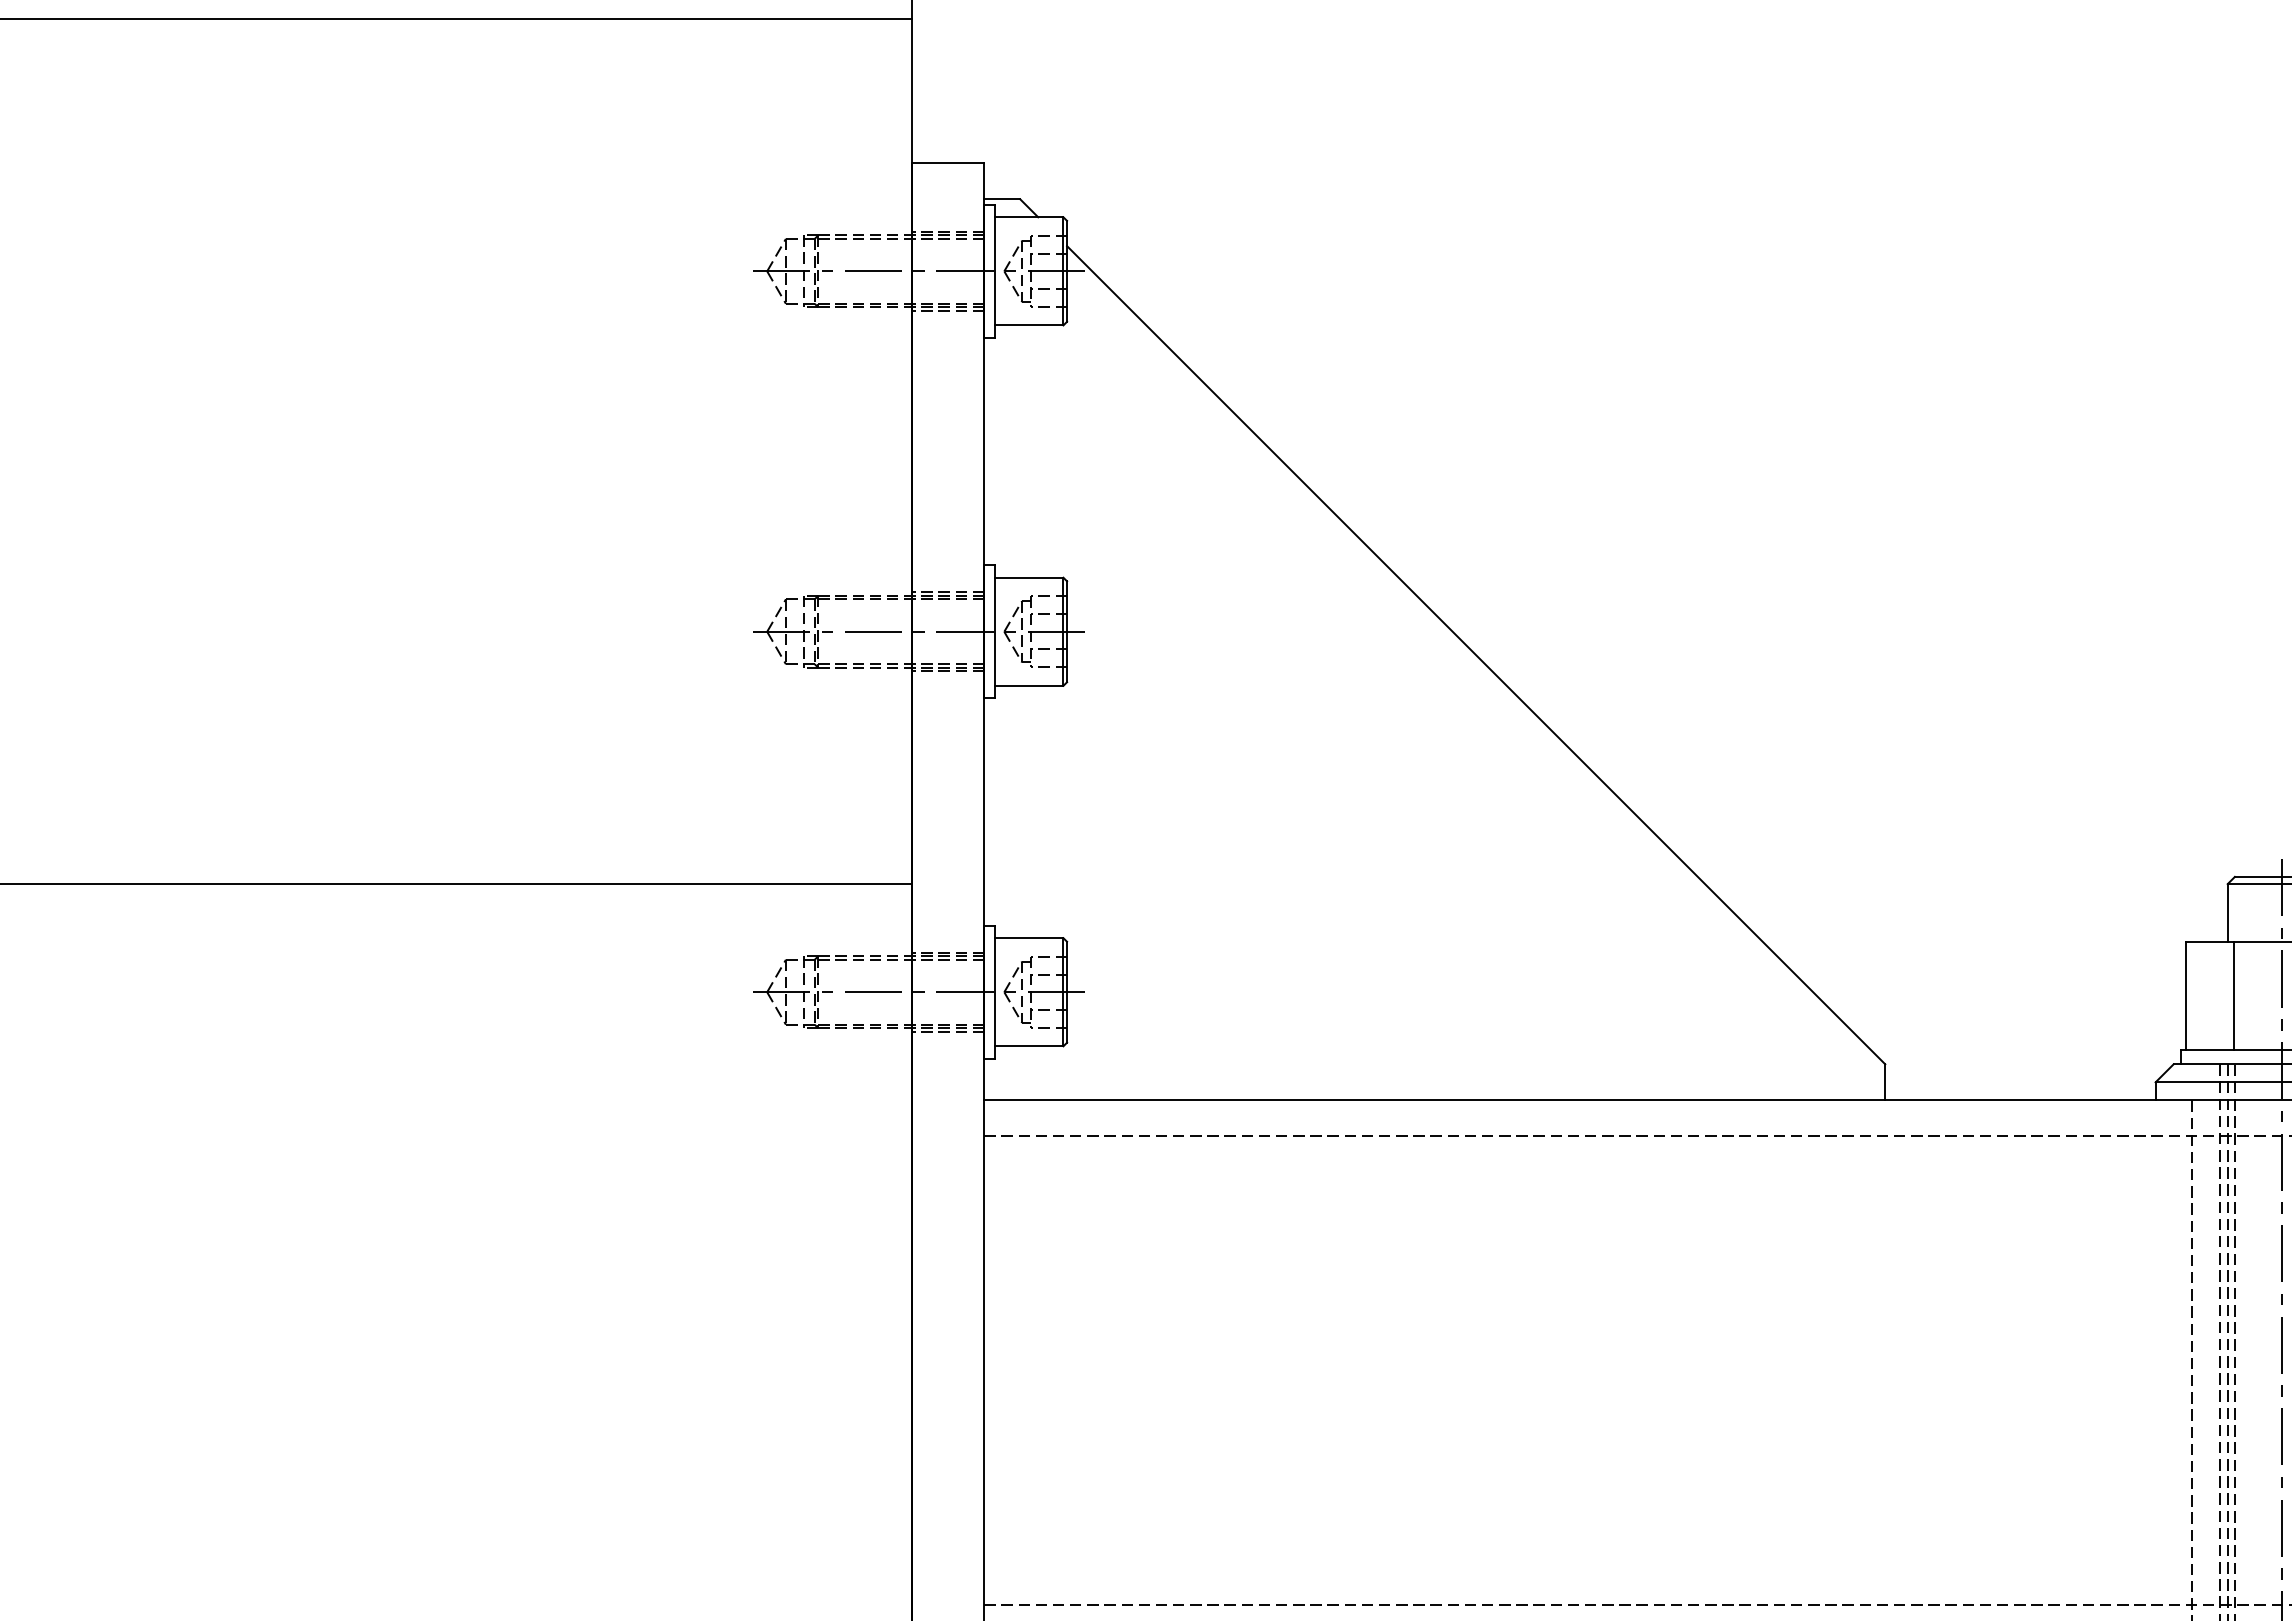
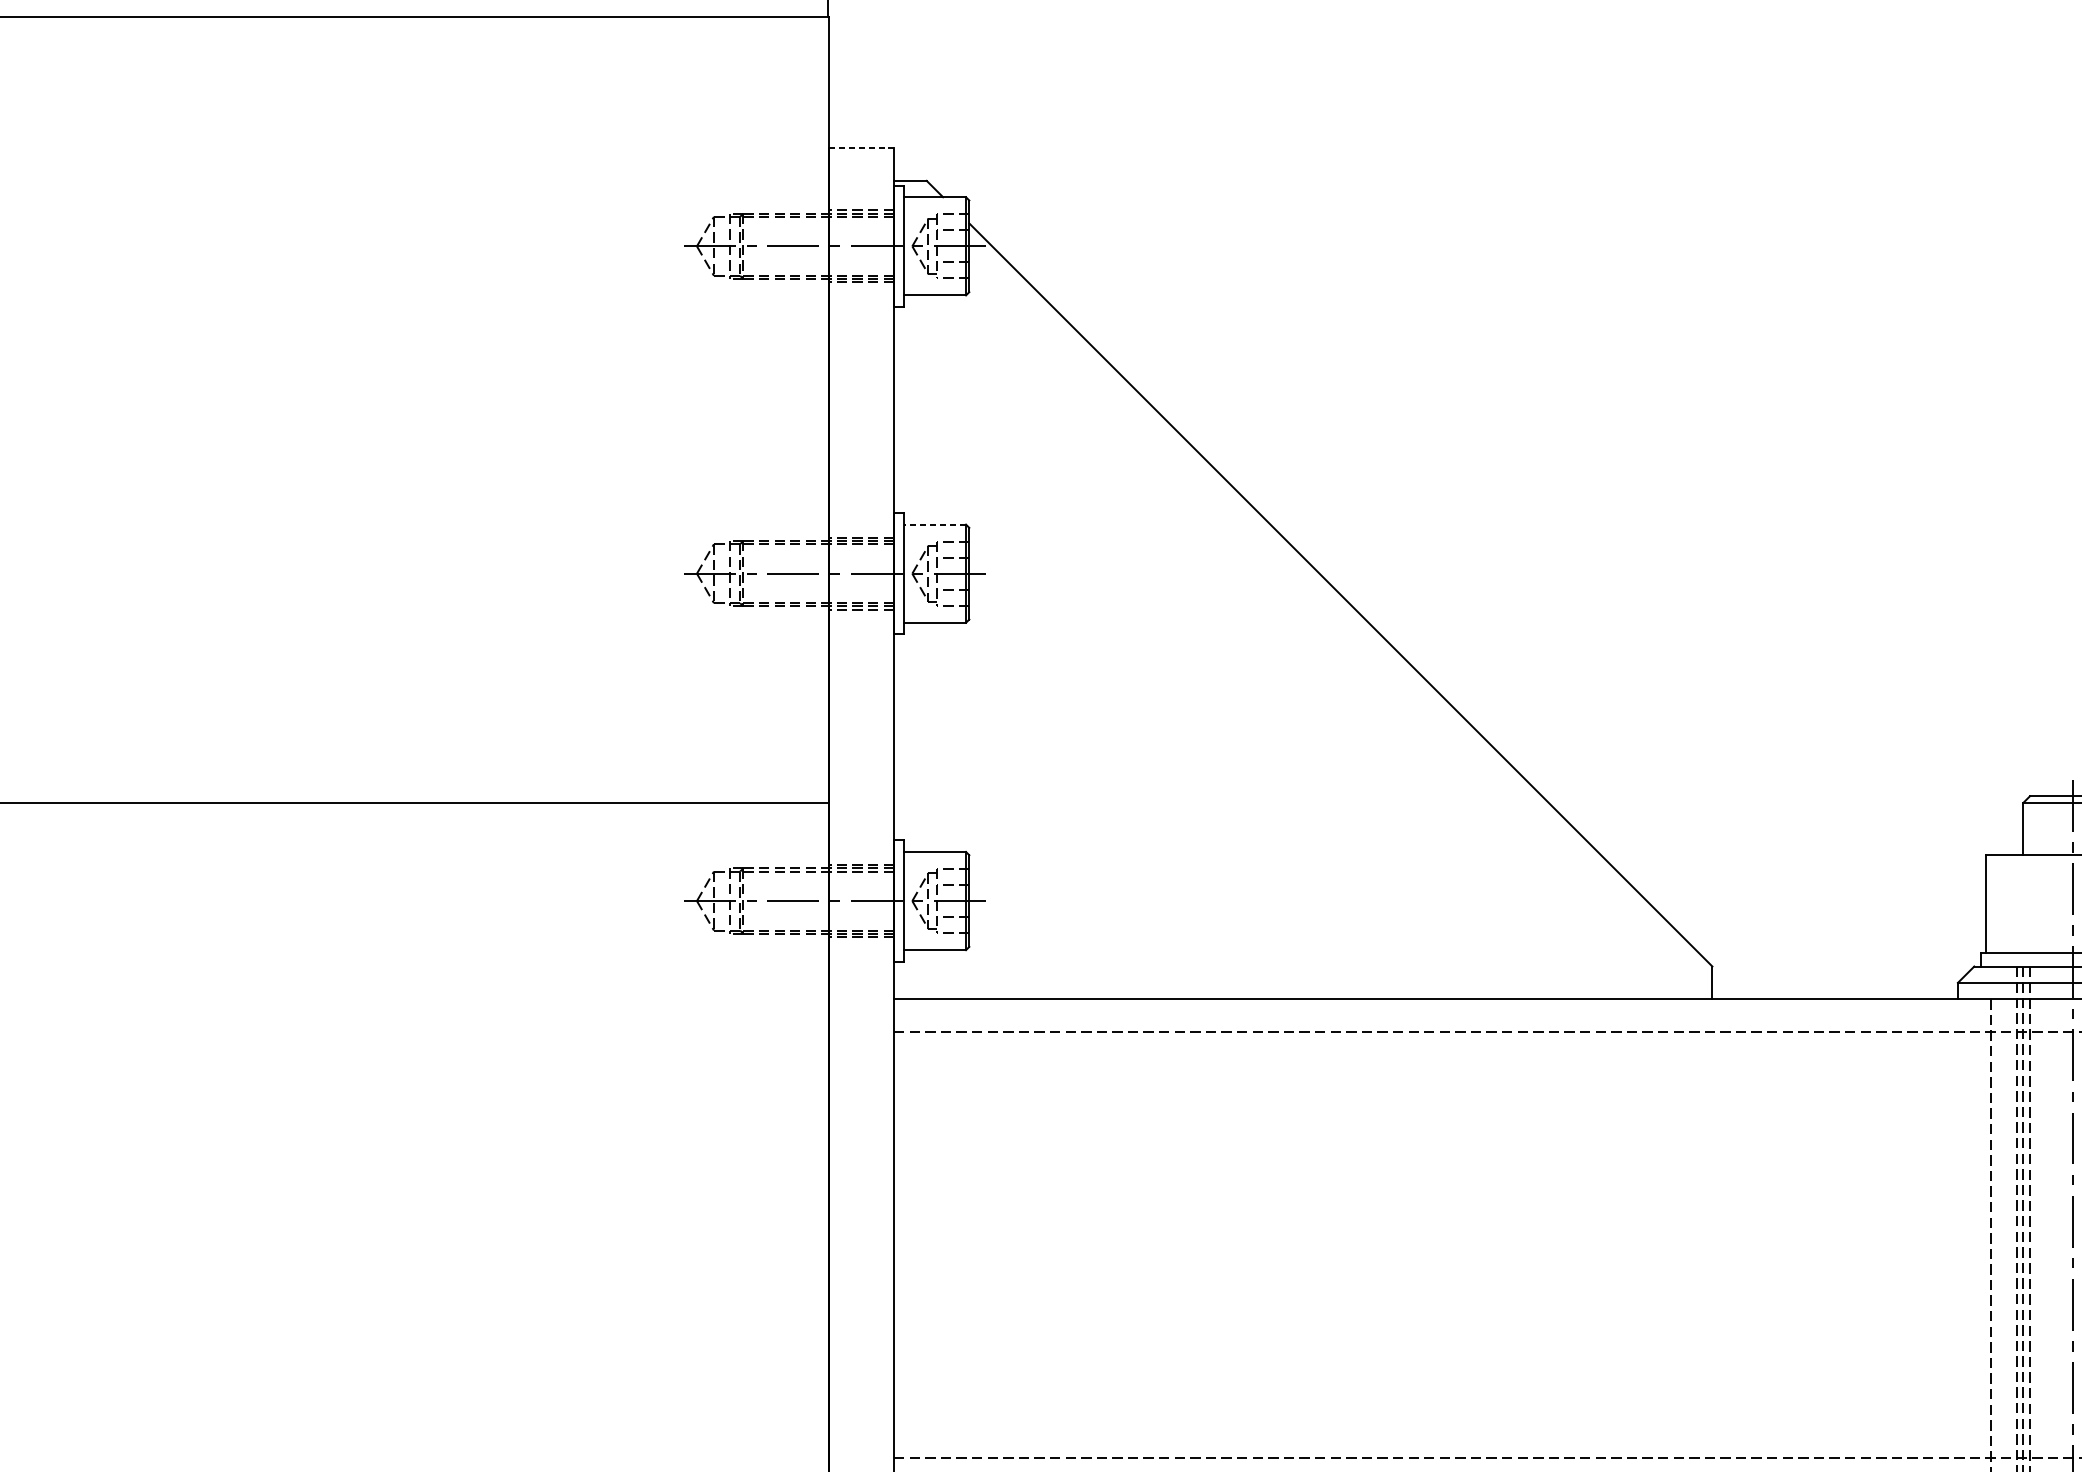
line: (948, 163) -> (861, 148), solid -> dashed
line: (1028, 577) -> (934, 524), solid -> dashed
line: (2233, 995) -> (2028, 904), removed

